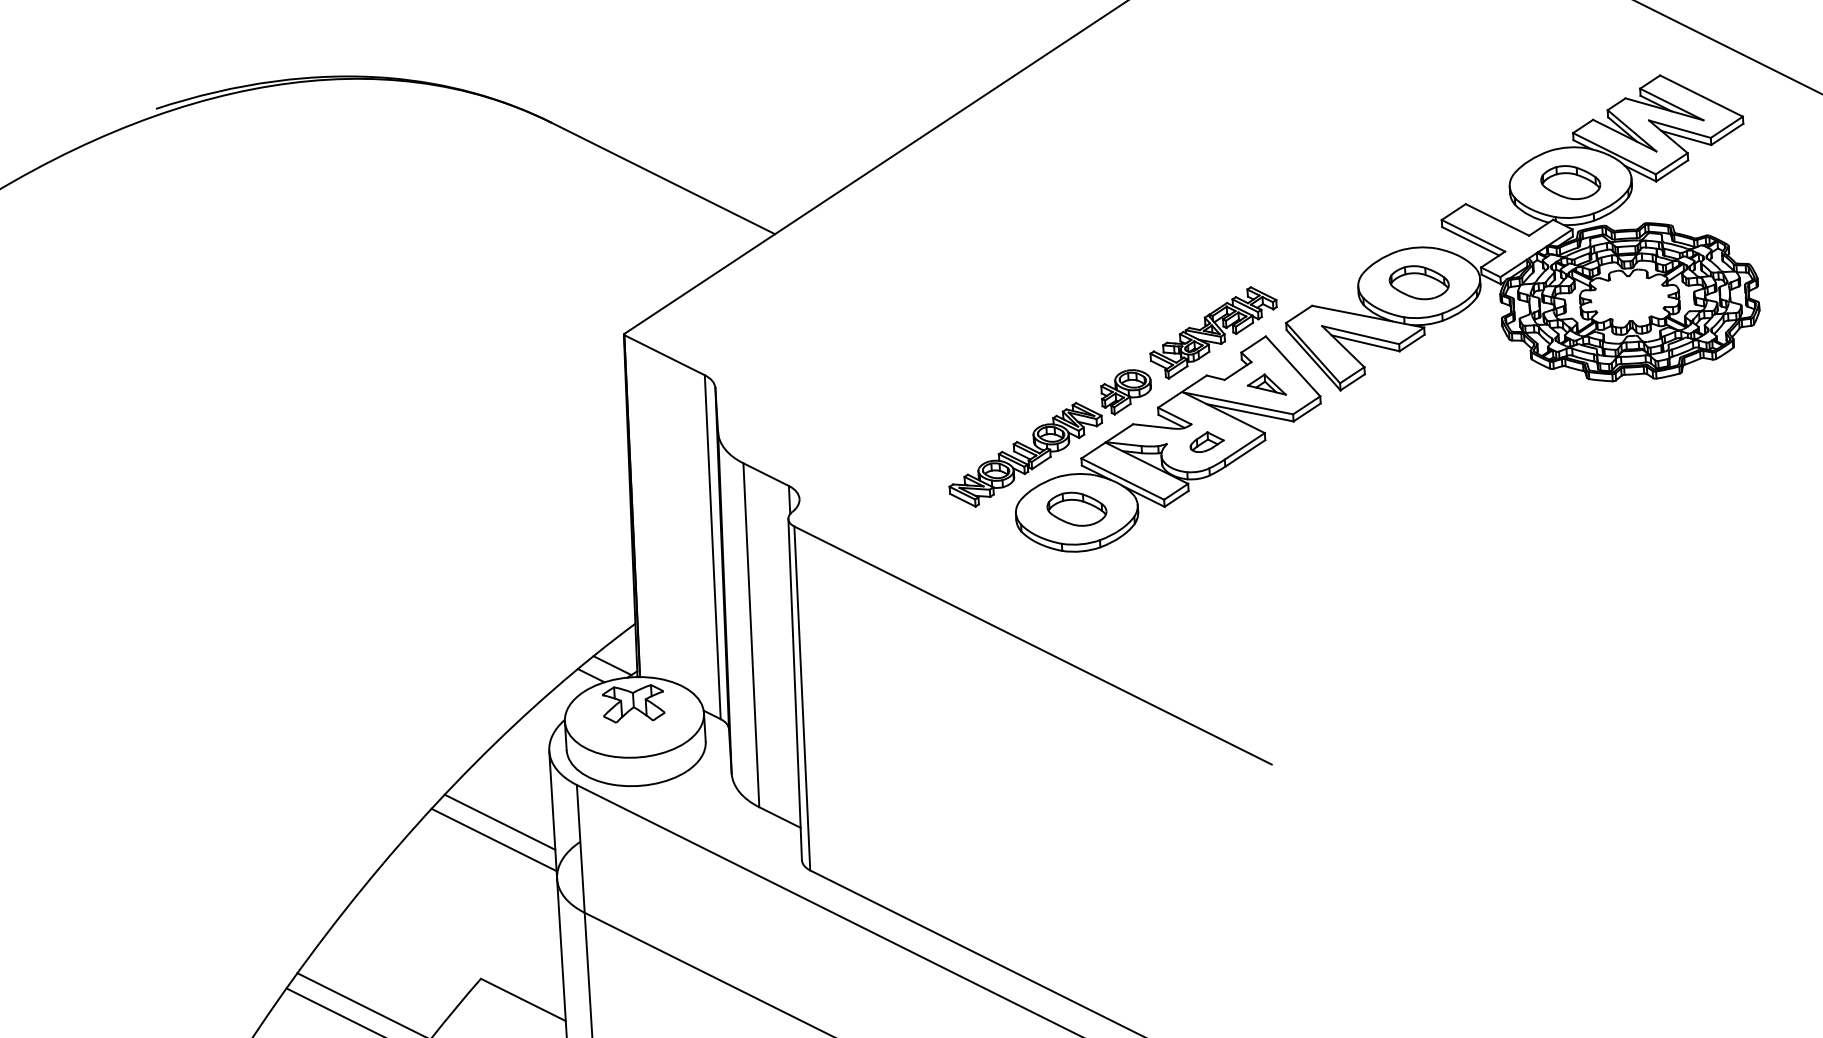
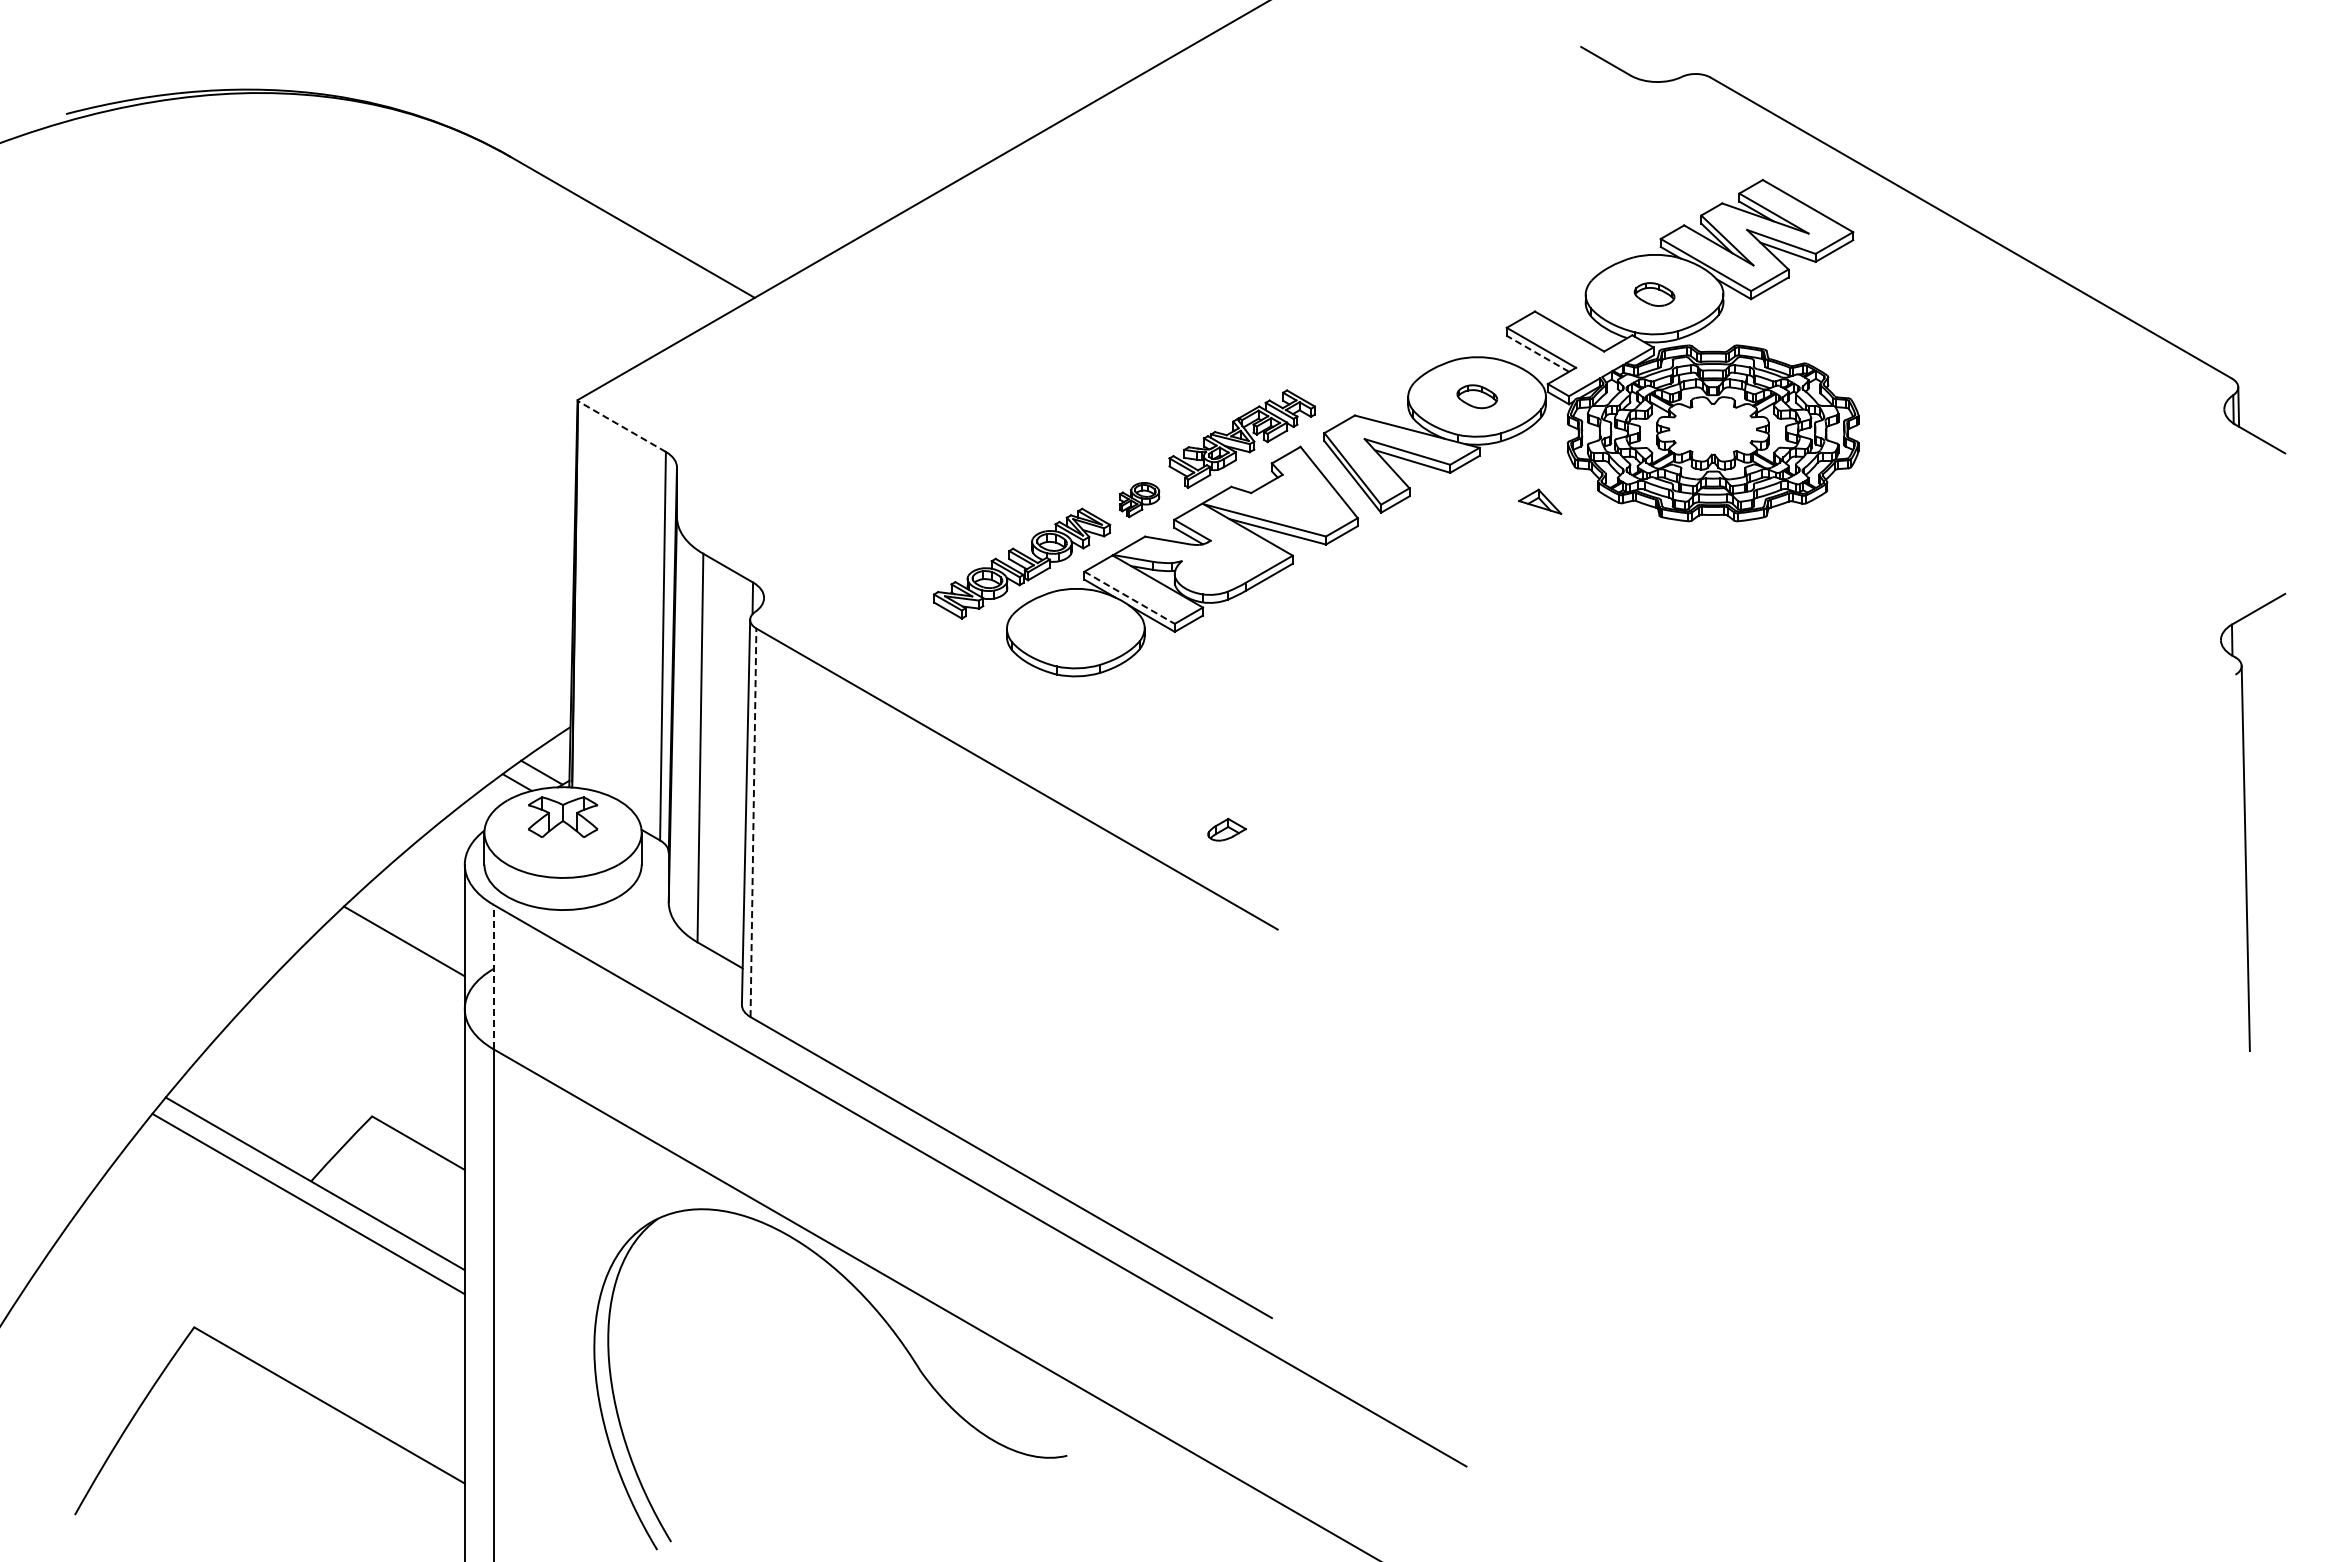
part: (1570, 182) -> (1654, 294), size x0.6
line: (1470, 241) -> (1537, 353), solid -> dashed
part: (1419, 282) -> (1477, 396), size x0.6
line: (664, 355) -> (621, 426), solid -> dashed
part: (1266, 384) -> (1540, 501), moved
part: (1126, 391) -> (1139, 499), size x0.7
part: (1206, 441) -> (1226, 829), moved
line: (1123, 479) -> (1130, 598), solid -> dashed
part: (1076, 509) -> (1075, 628), removed
line: (802, 698) -> (753, 822), solid -> dashed
line: (494, 839) -> (396, 960), removed
line: (580, 848) -> (493, 976), solid -> dashed

